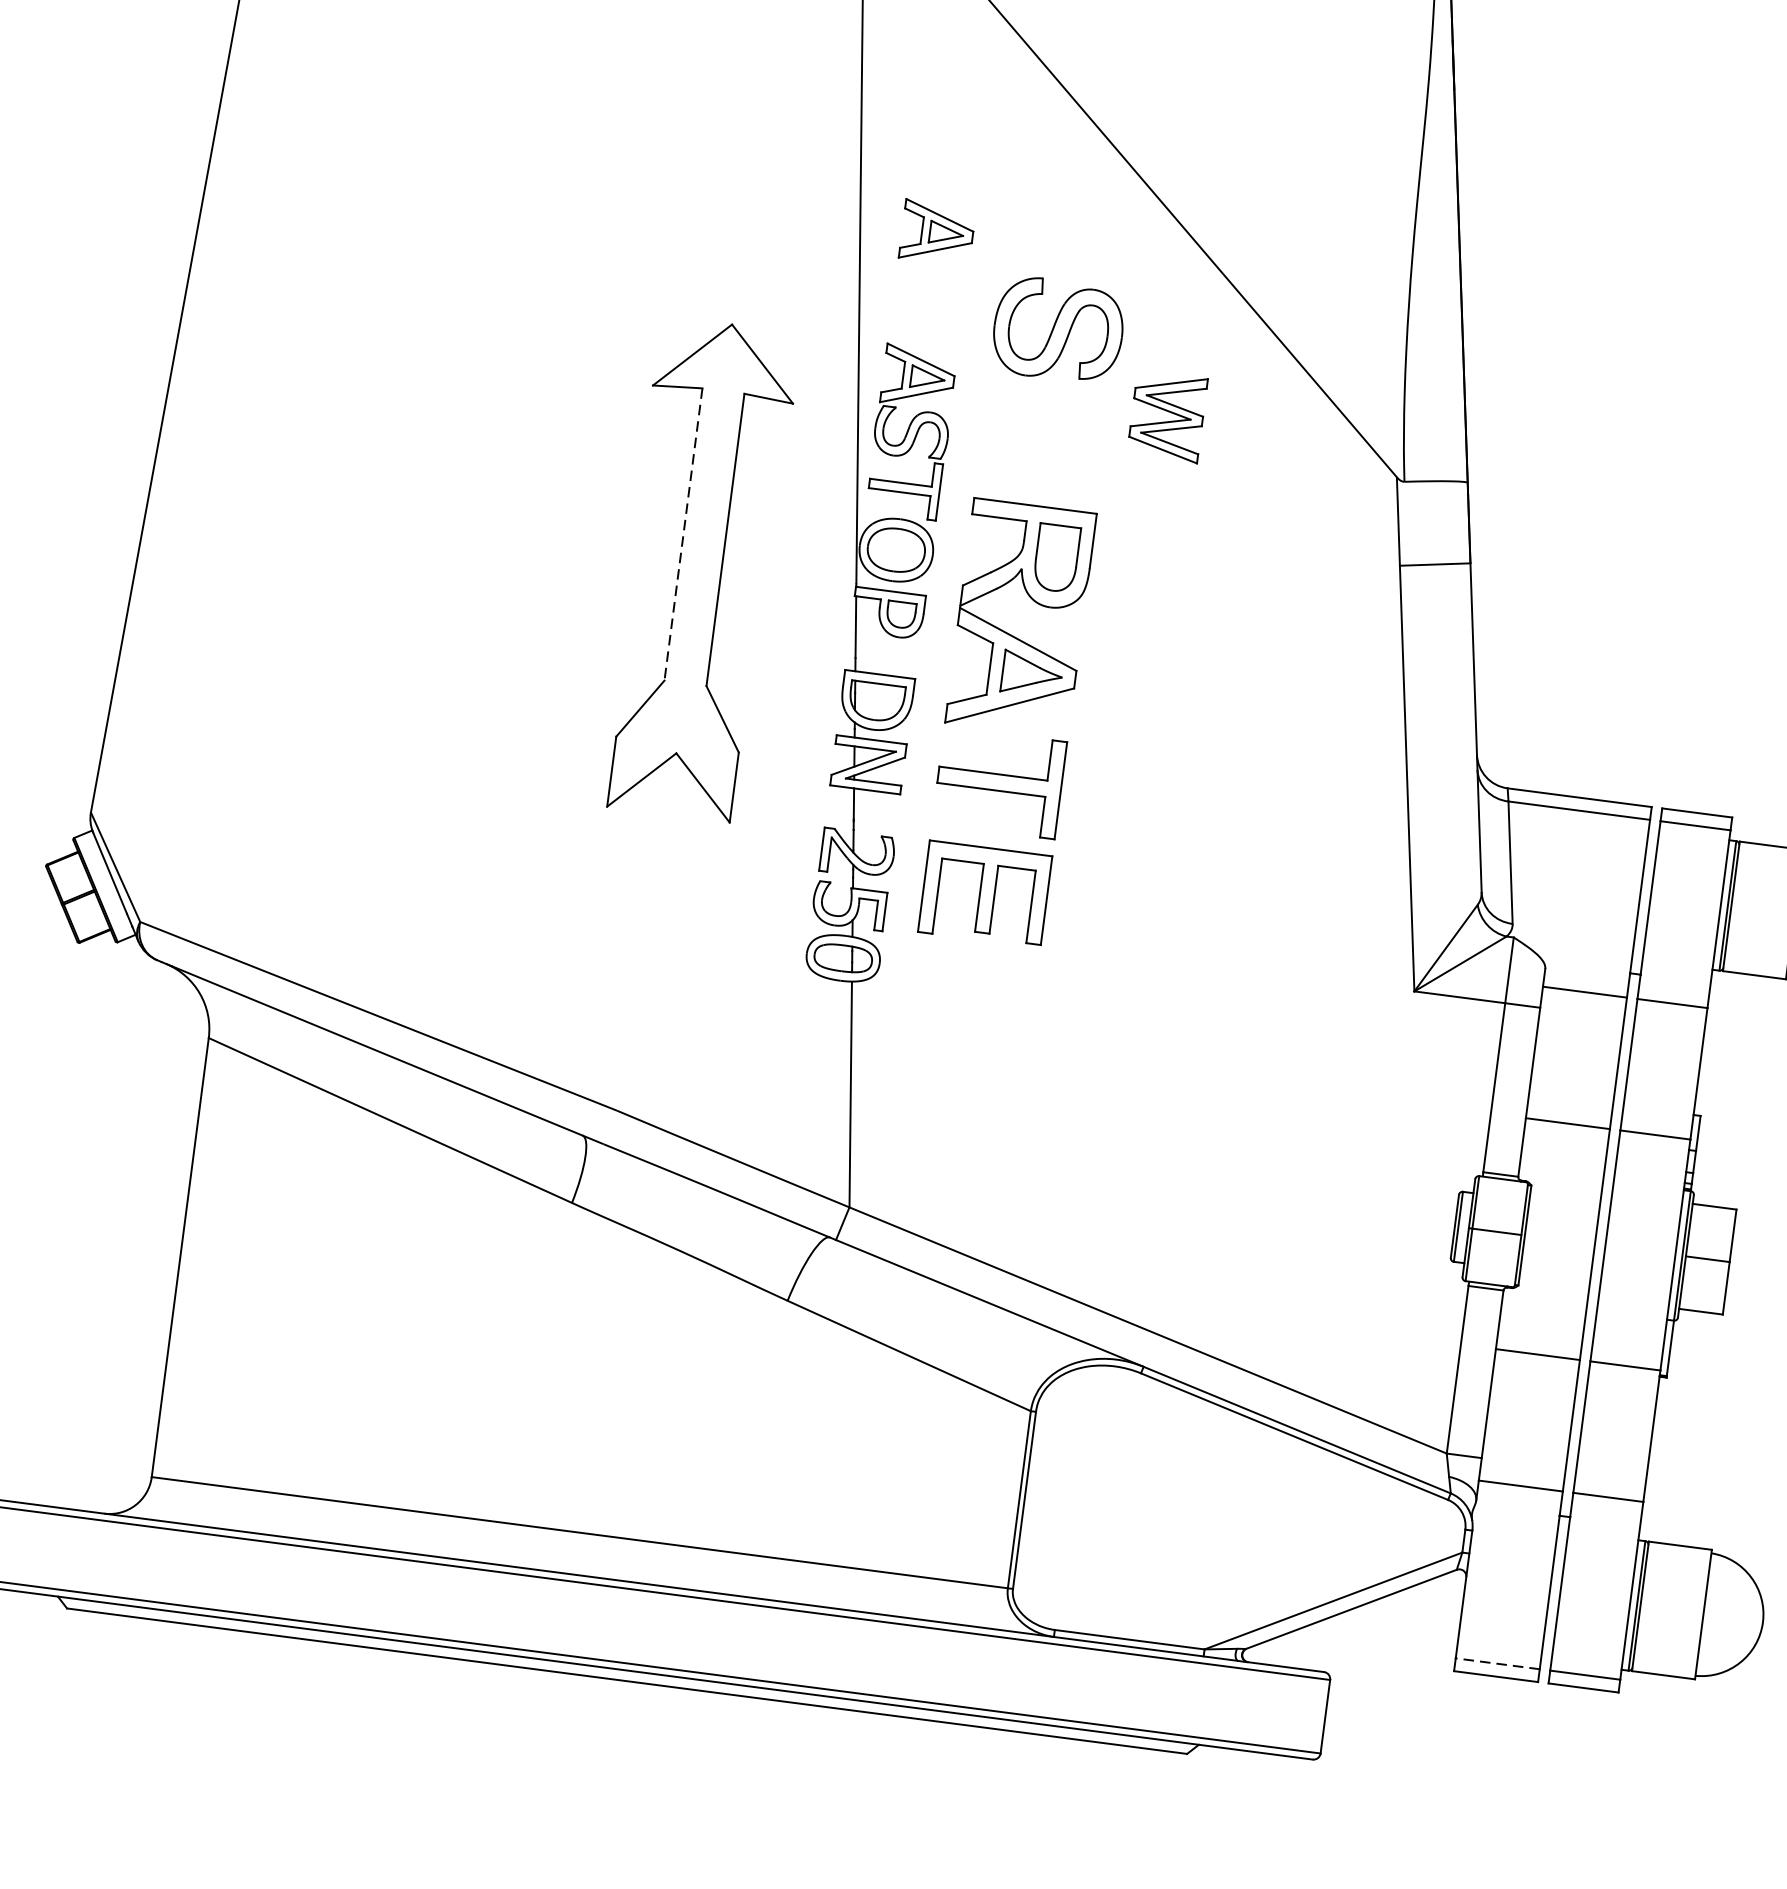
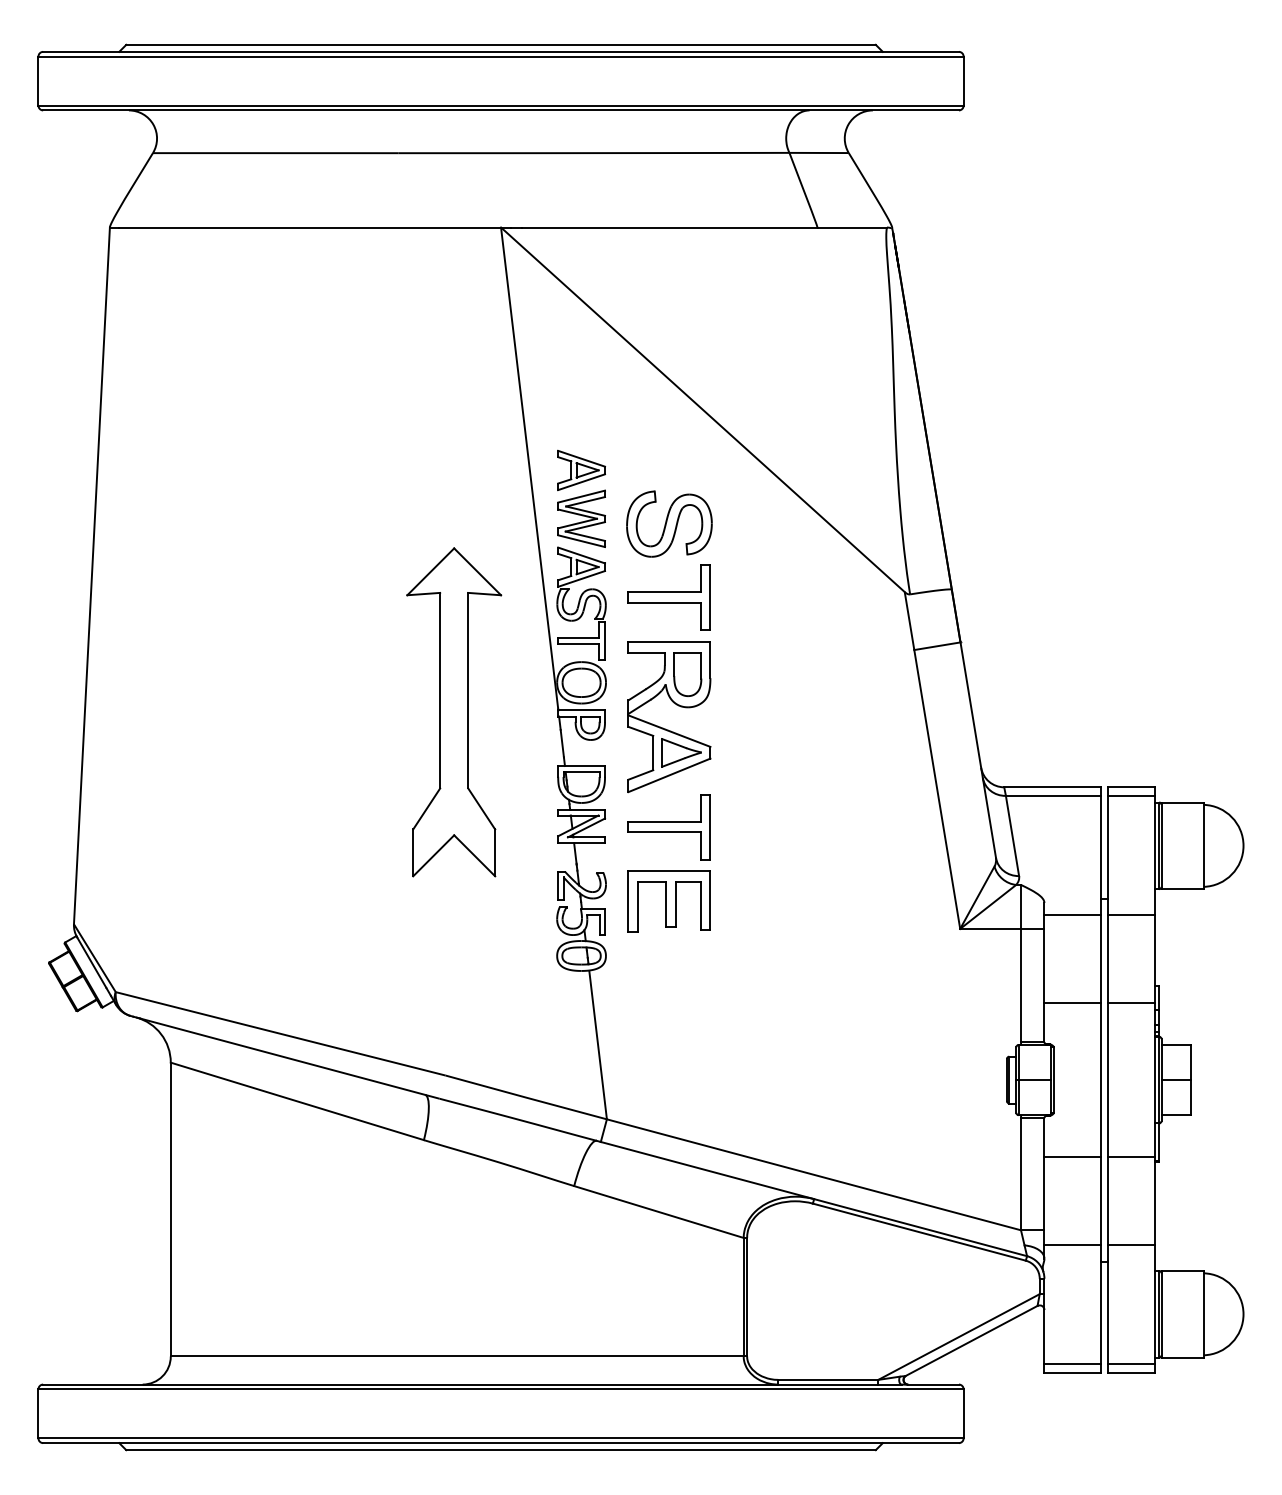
part: (1167, 416) -> (581, 518), moved
part: (1042, 439) -> (668, 597), added
line: (684, 534) -> (440, 690), dashed -> solid
line: (1497, 1664) -> (1072, 1364), dashed -> solid

